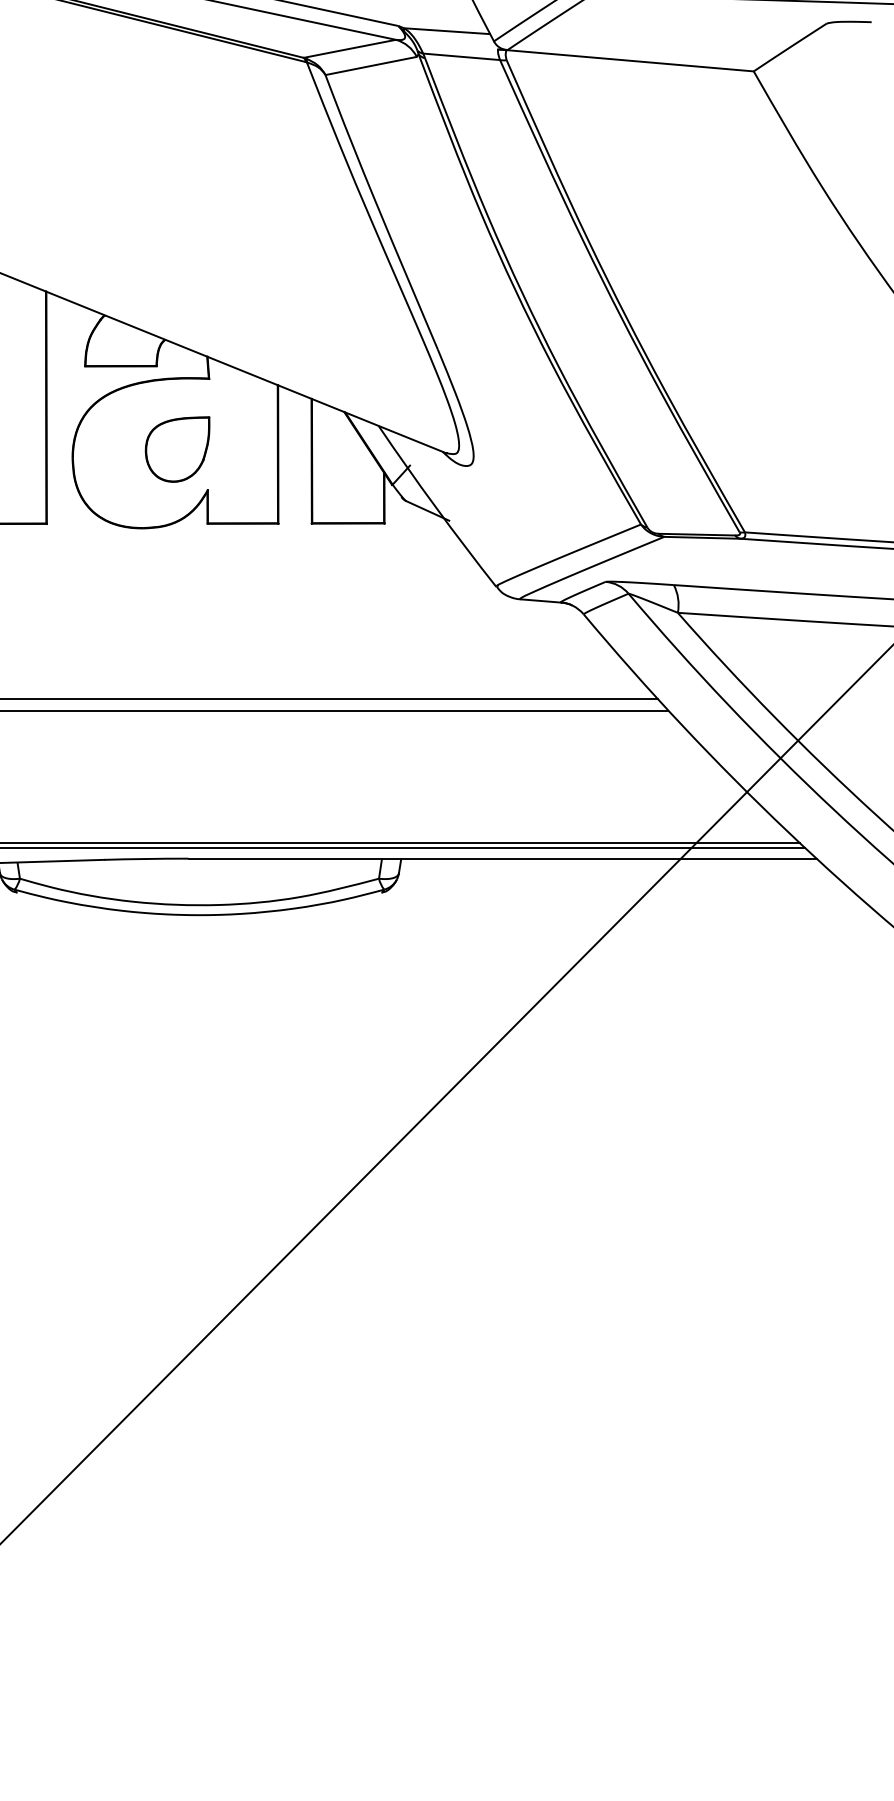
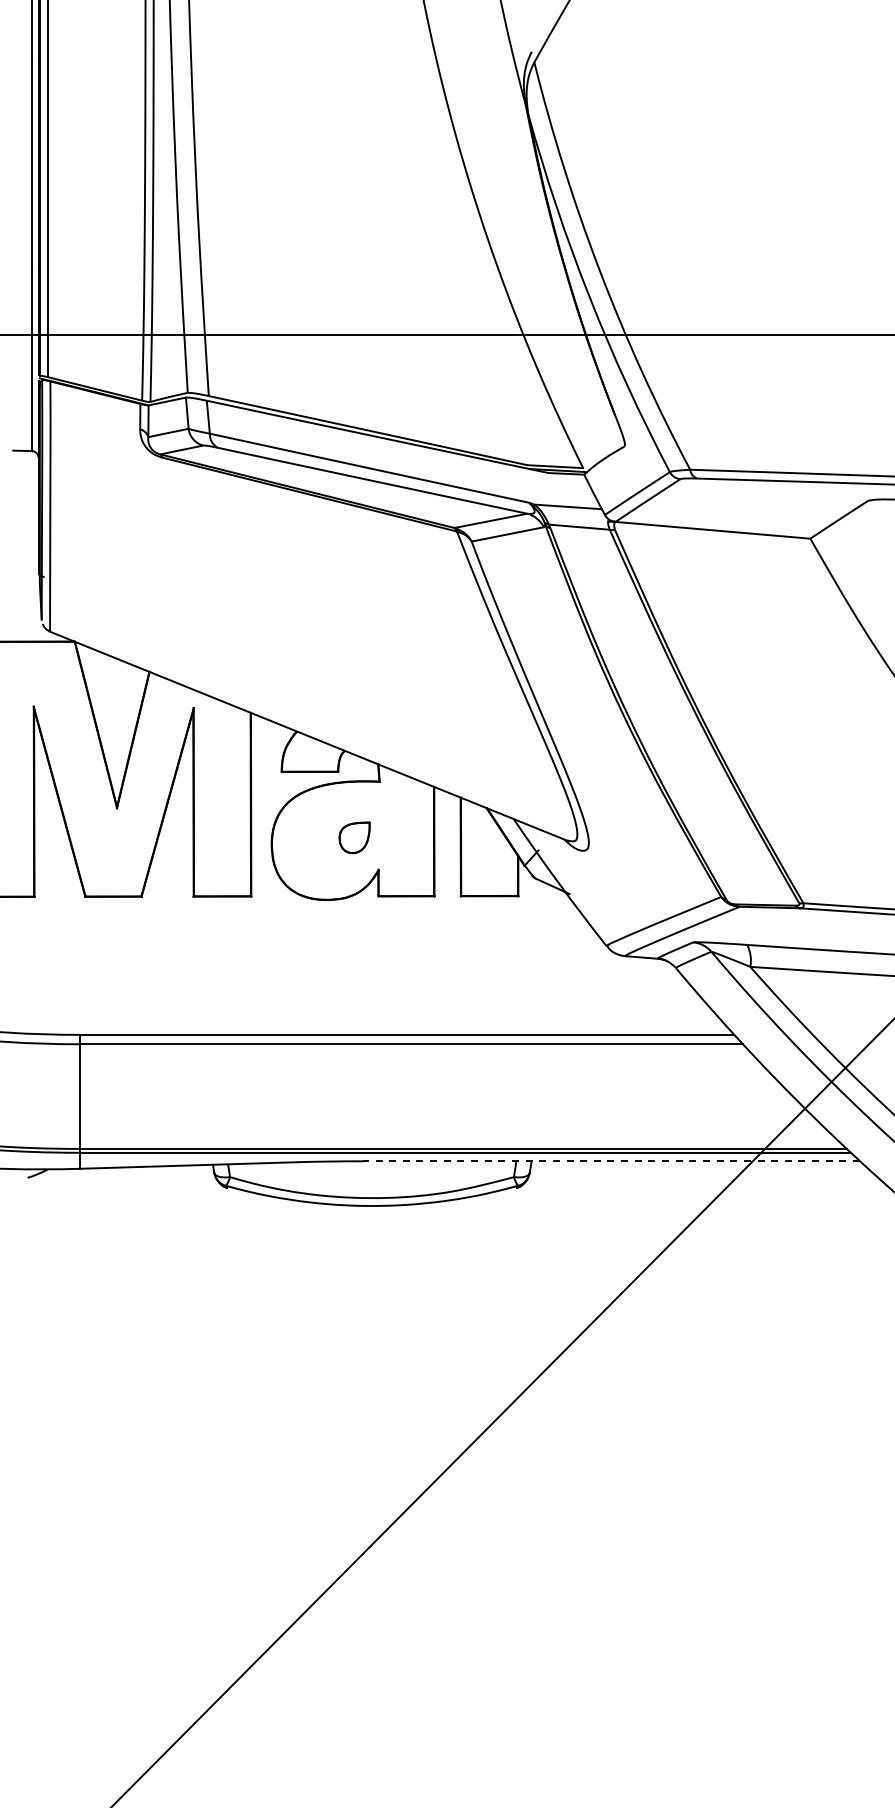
part: (177, 449) -> (354, 837), size x0.6
line: (502, 858) -> (611, 1161), solid -> dashed

